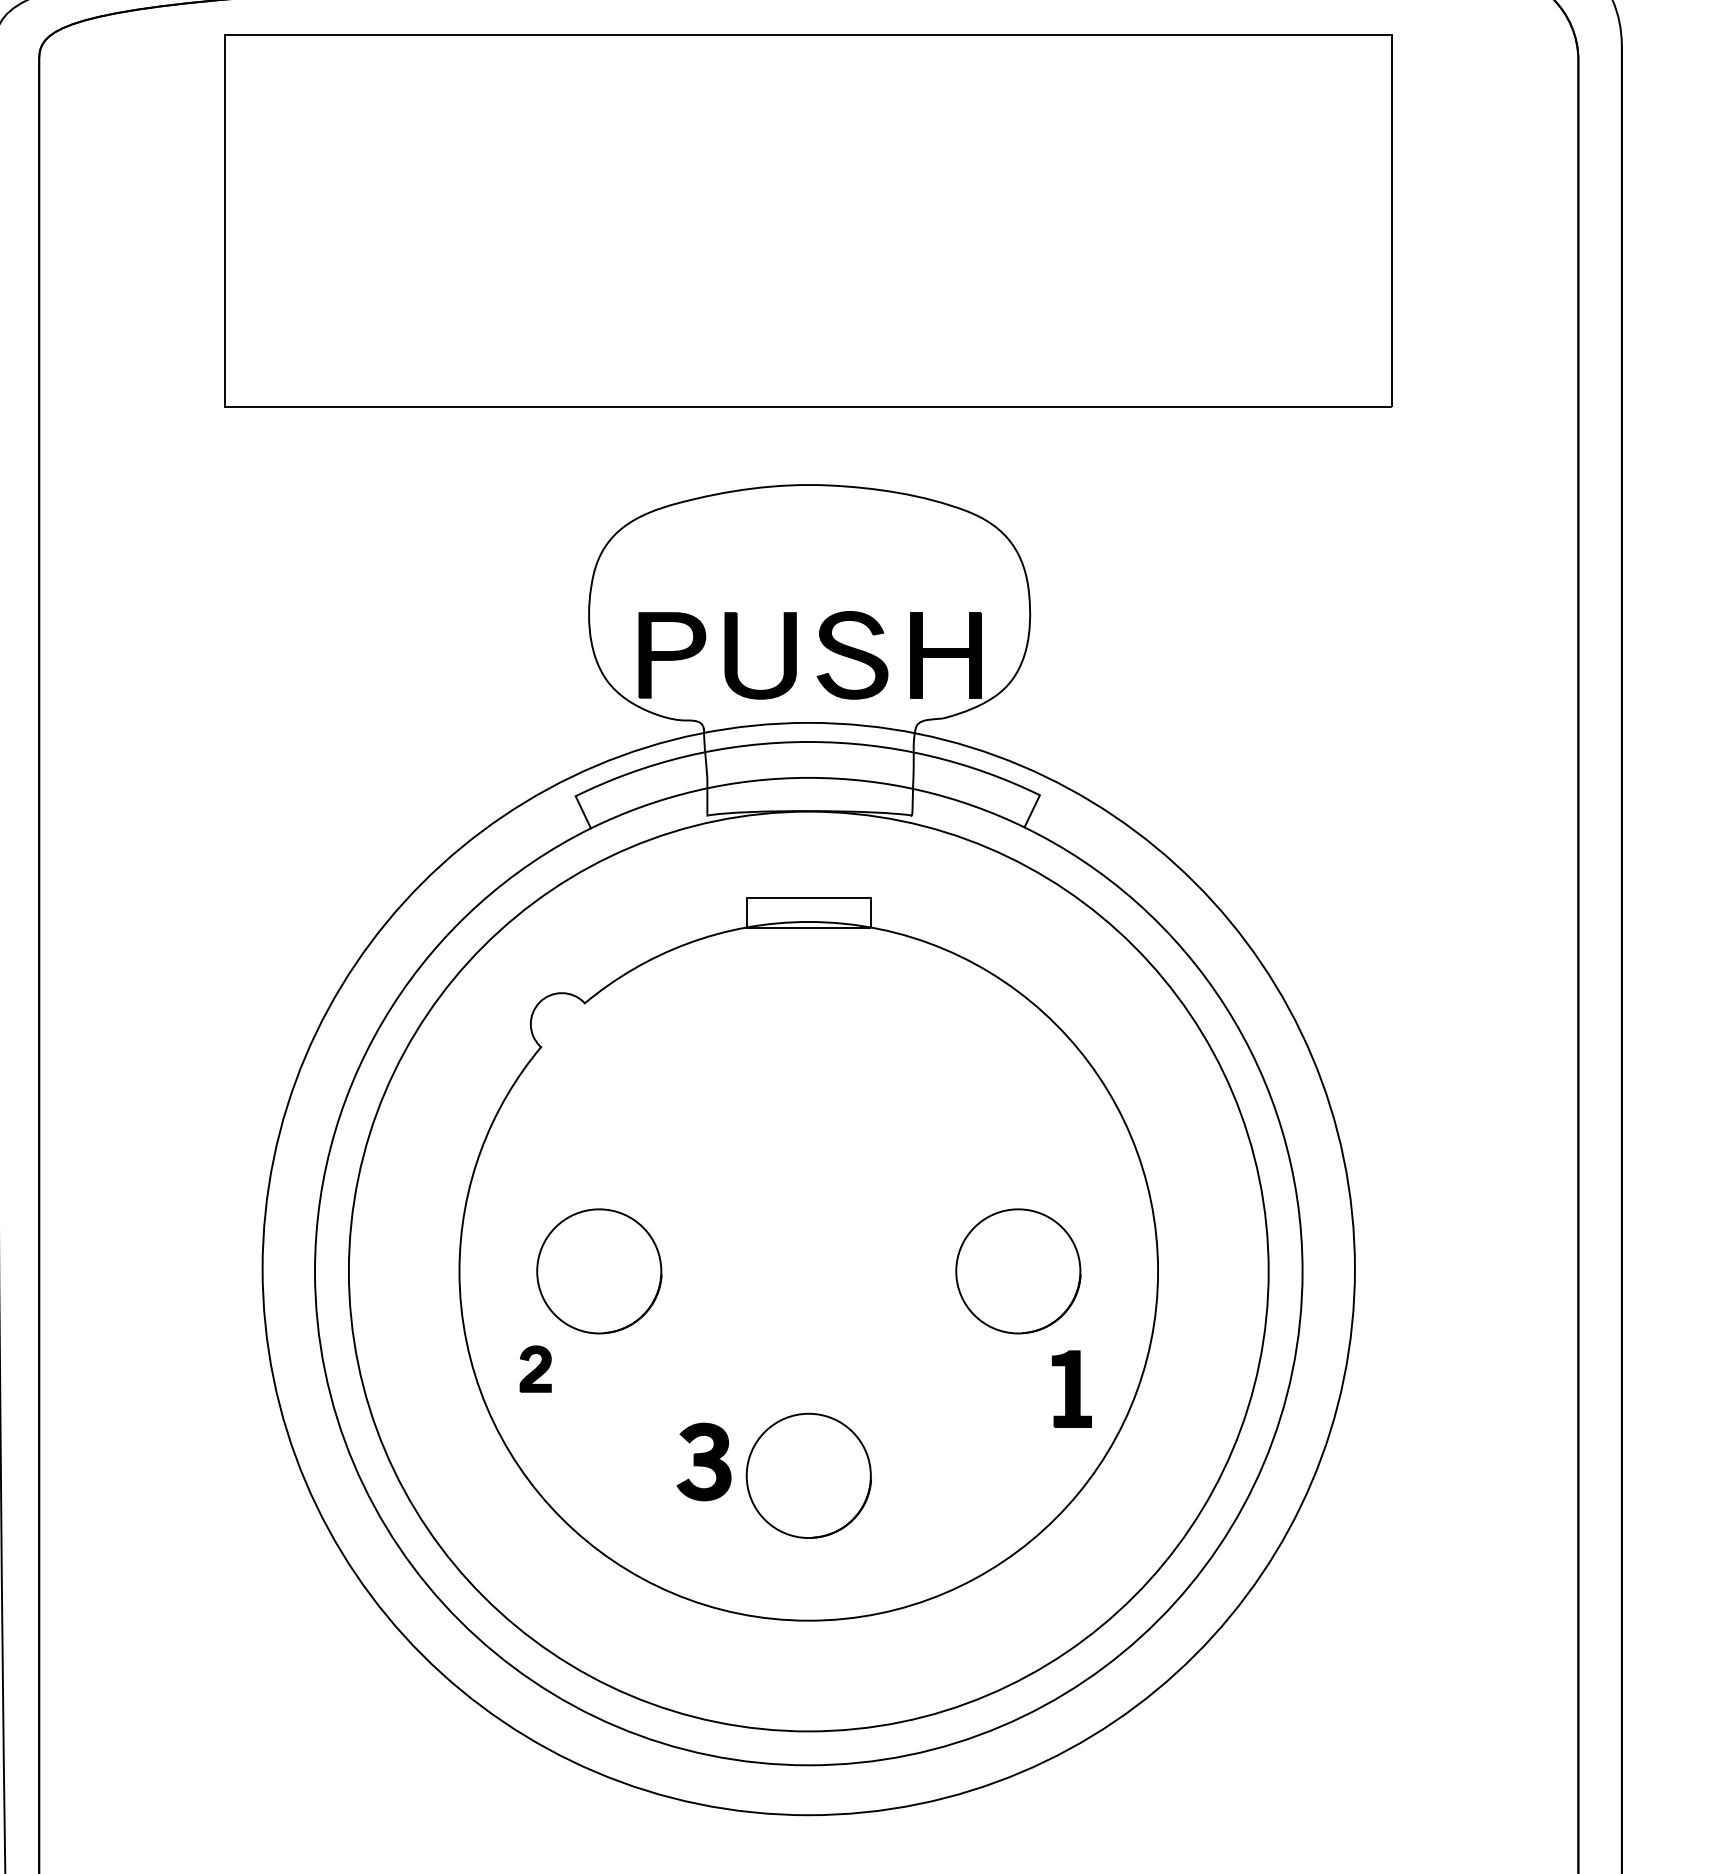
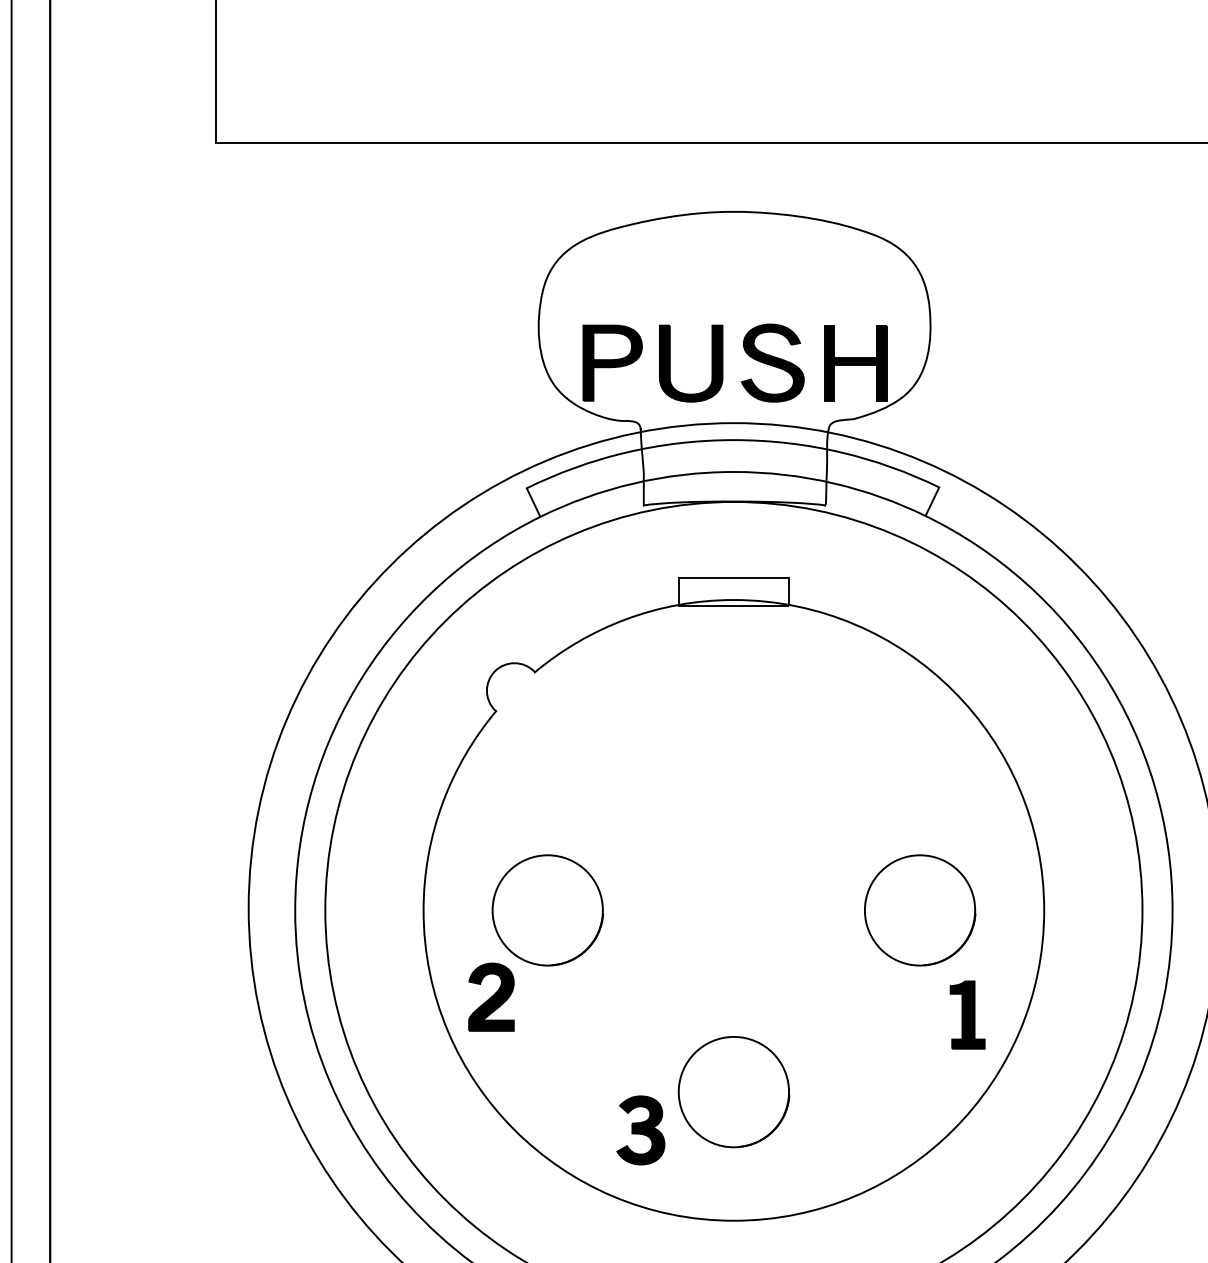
part: (535, 1368) -> (491, 996), size x1.67
part: (703, 1461) -> (640, 1129), moved

